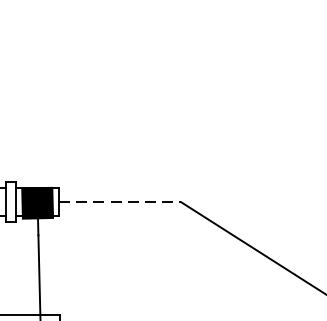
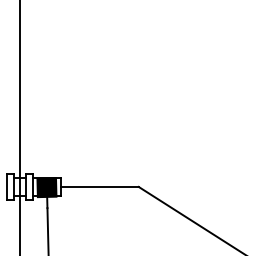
line: (121, 201) -> (100, 186), dashed -> solid

